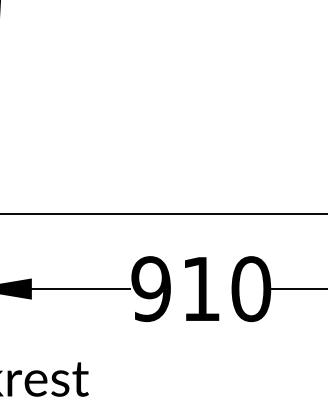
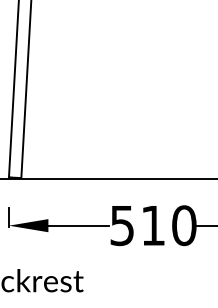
text: (151, 288) -> (122, 225), 910 -> 510

